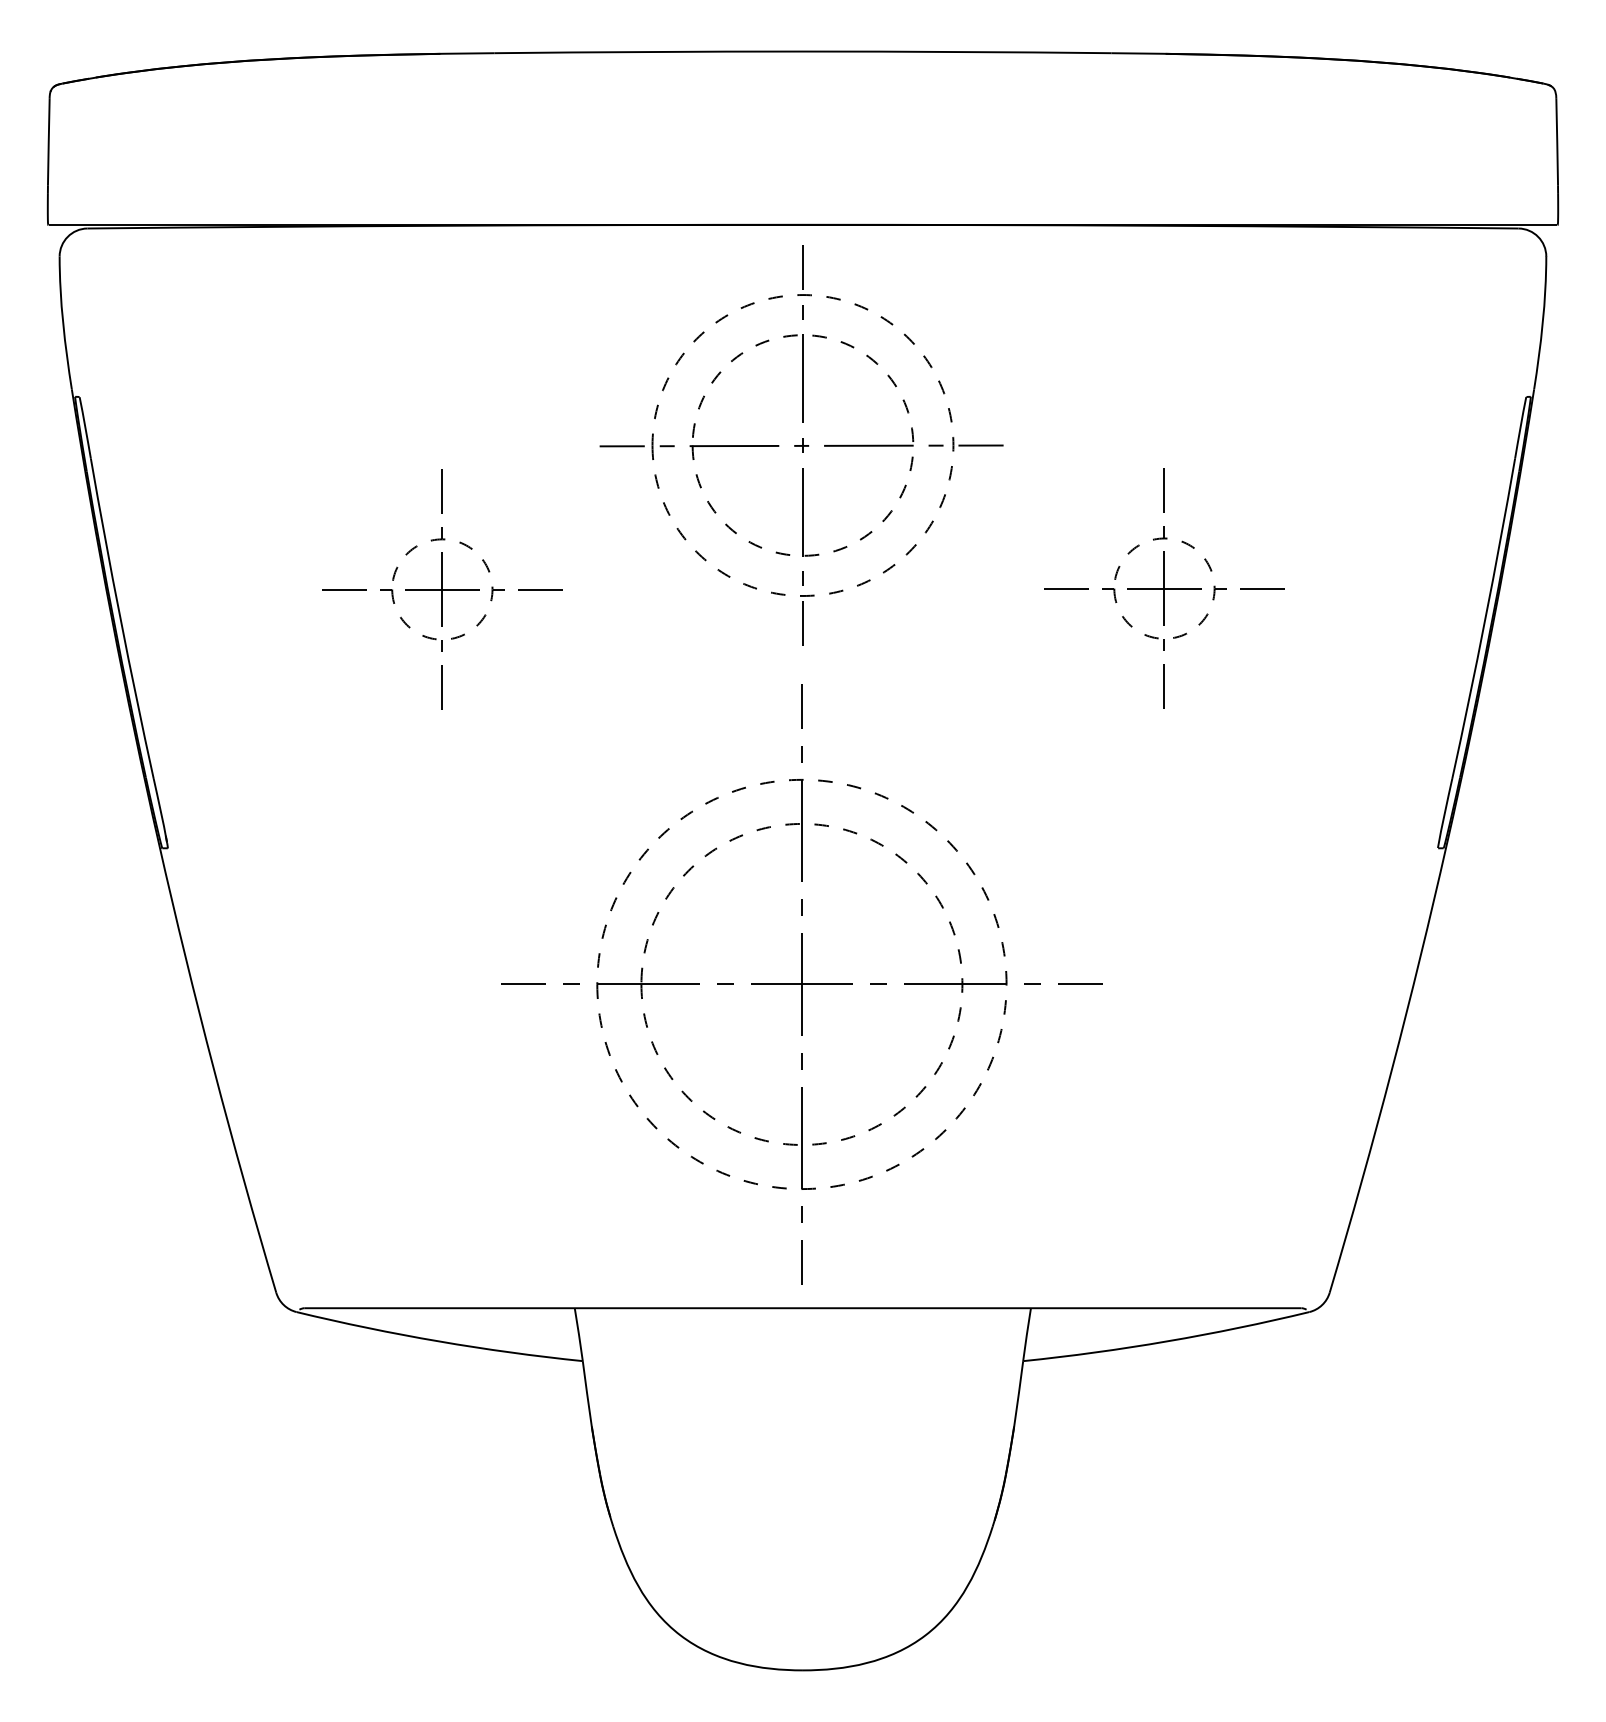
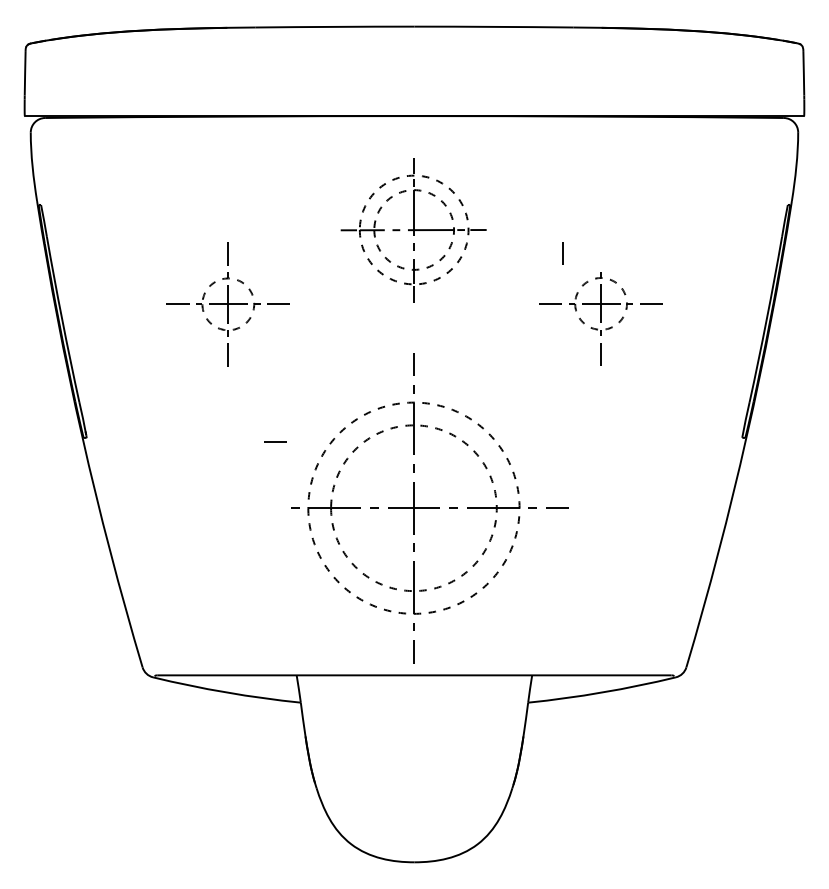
part: (801, 444) -> (413, 229), size x0.7
line: (1163, 490) -> (562, 253), moved
line: (524, 983) -> (275, 441), moved

